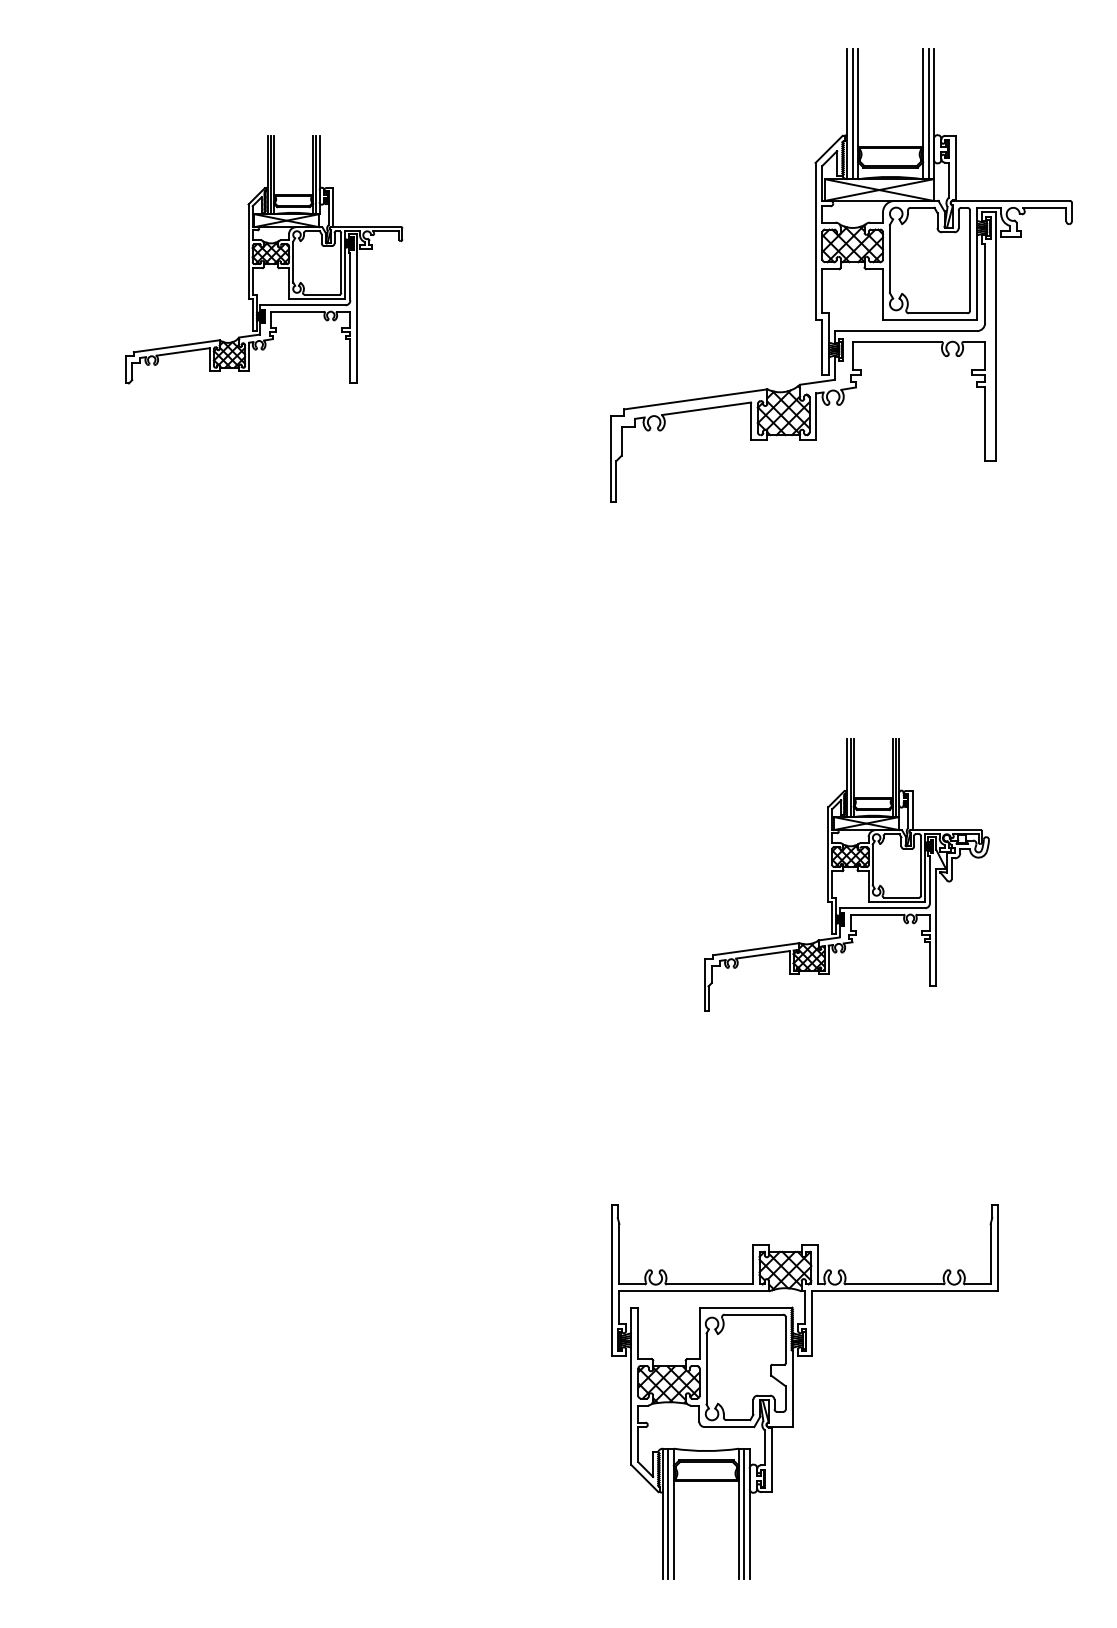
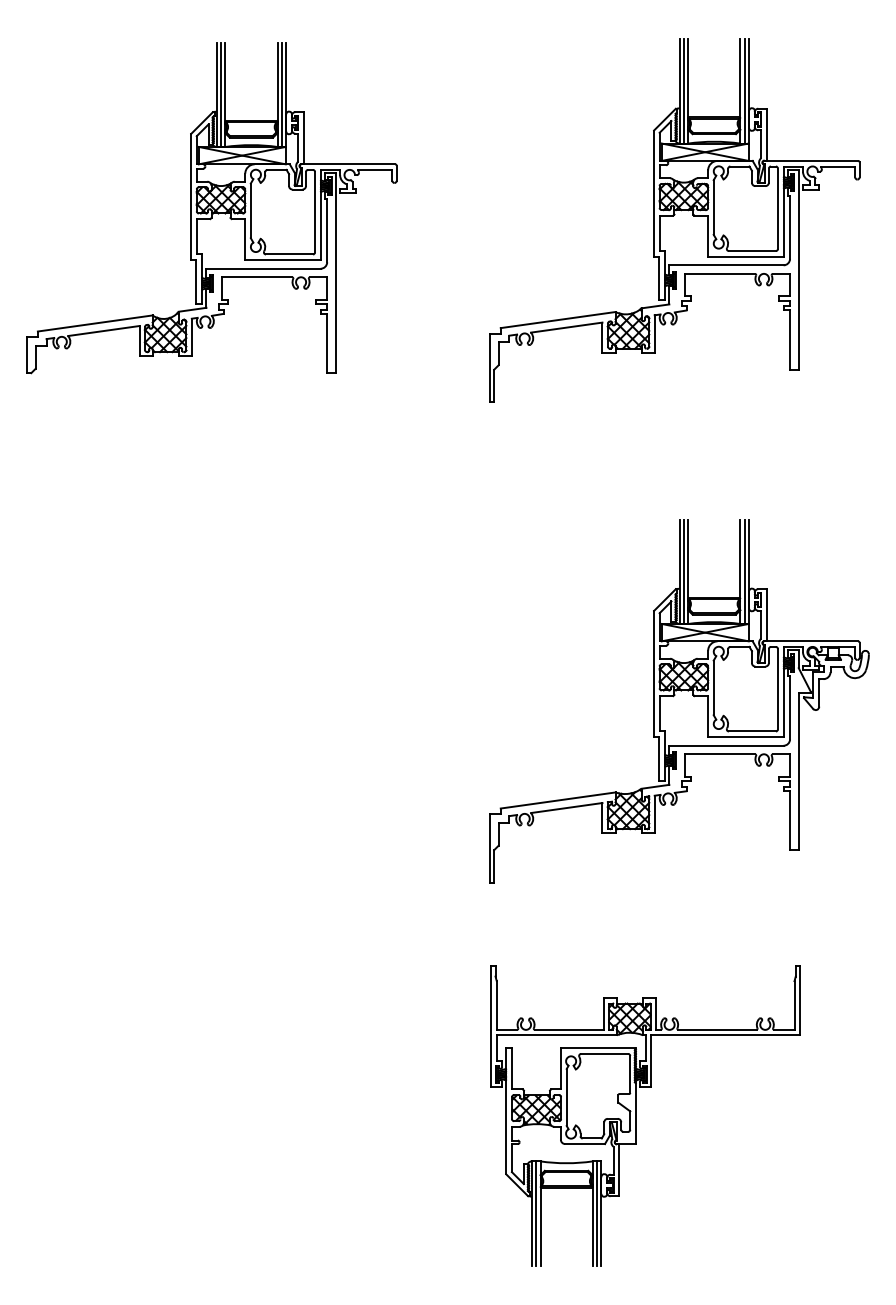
part: (263, 260) -> (211, 208), size x1.67
part: (847, 875) -> (679, 701), size x1.67

